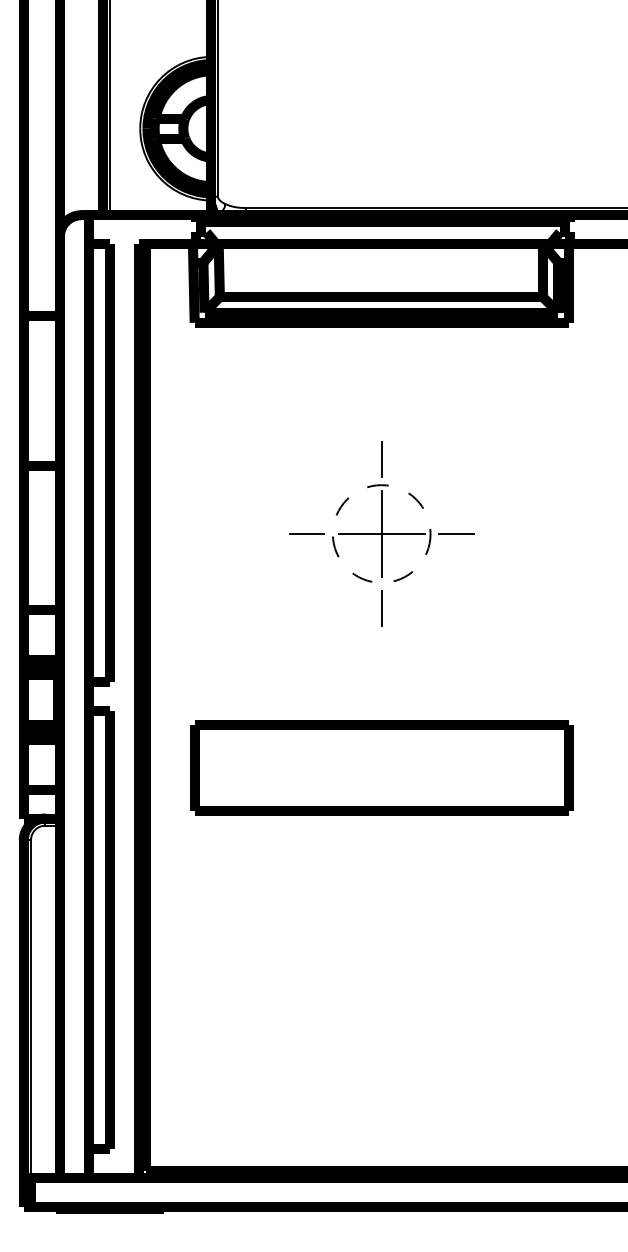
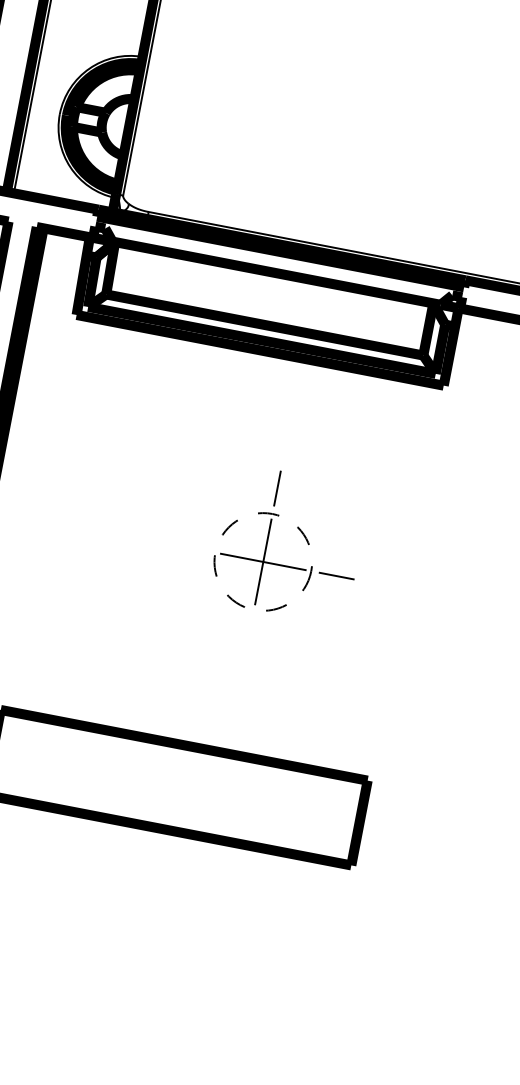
part: (414, 499) -> (302, 534), moved
line: (306, 534) -> (146, 544), removed
line: (381, 608) -> (206, 630), removed

